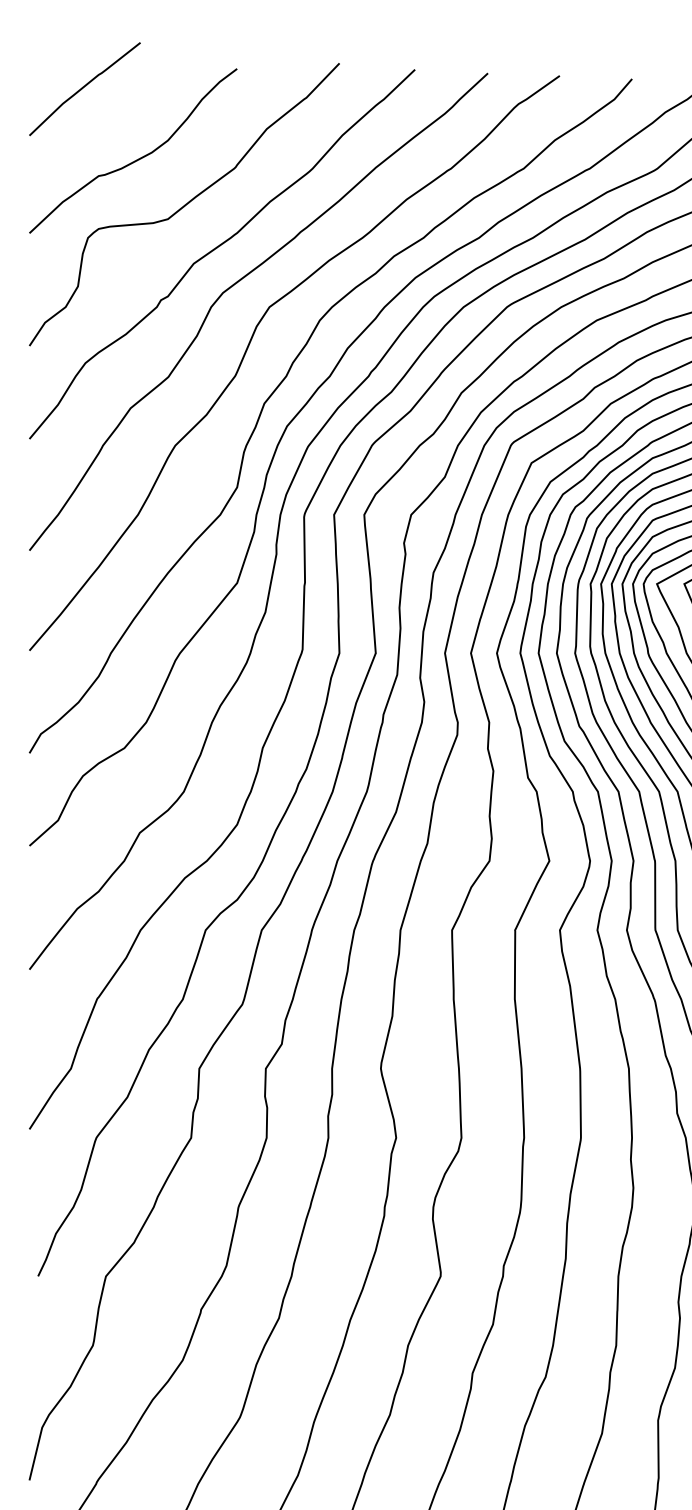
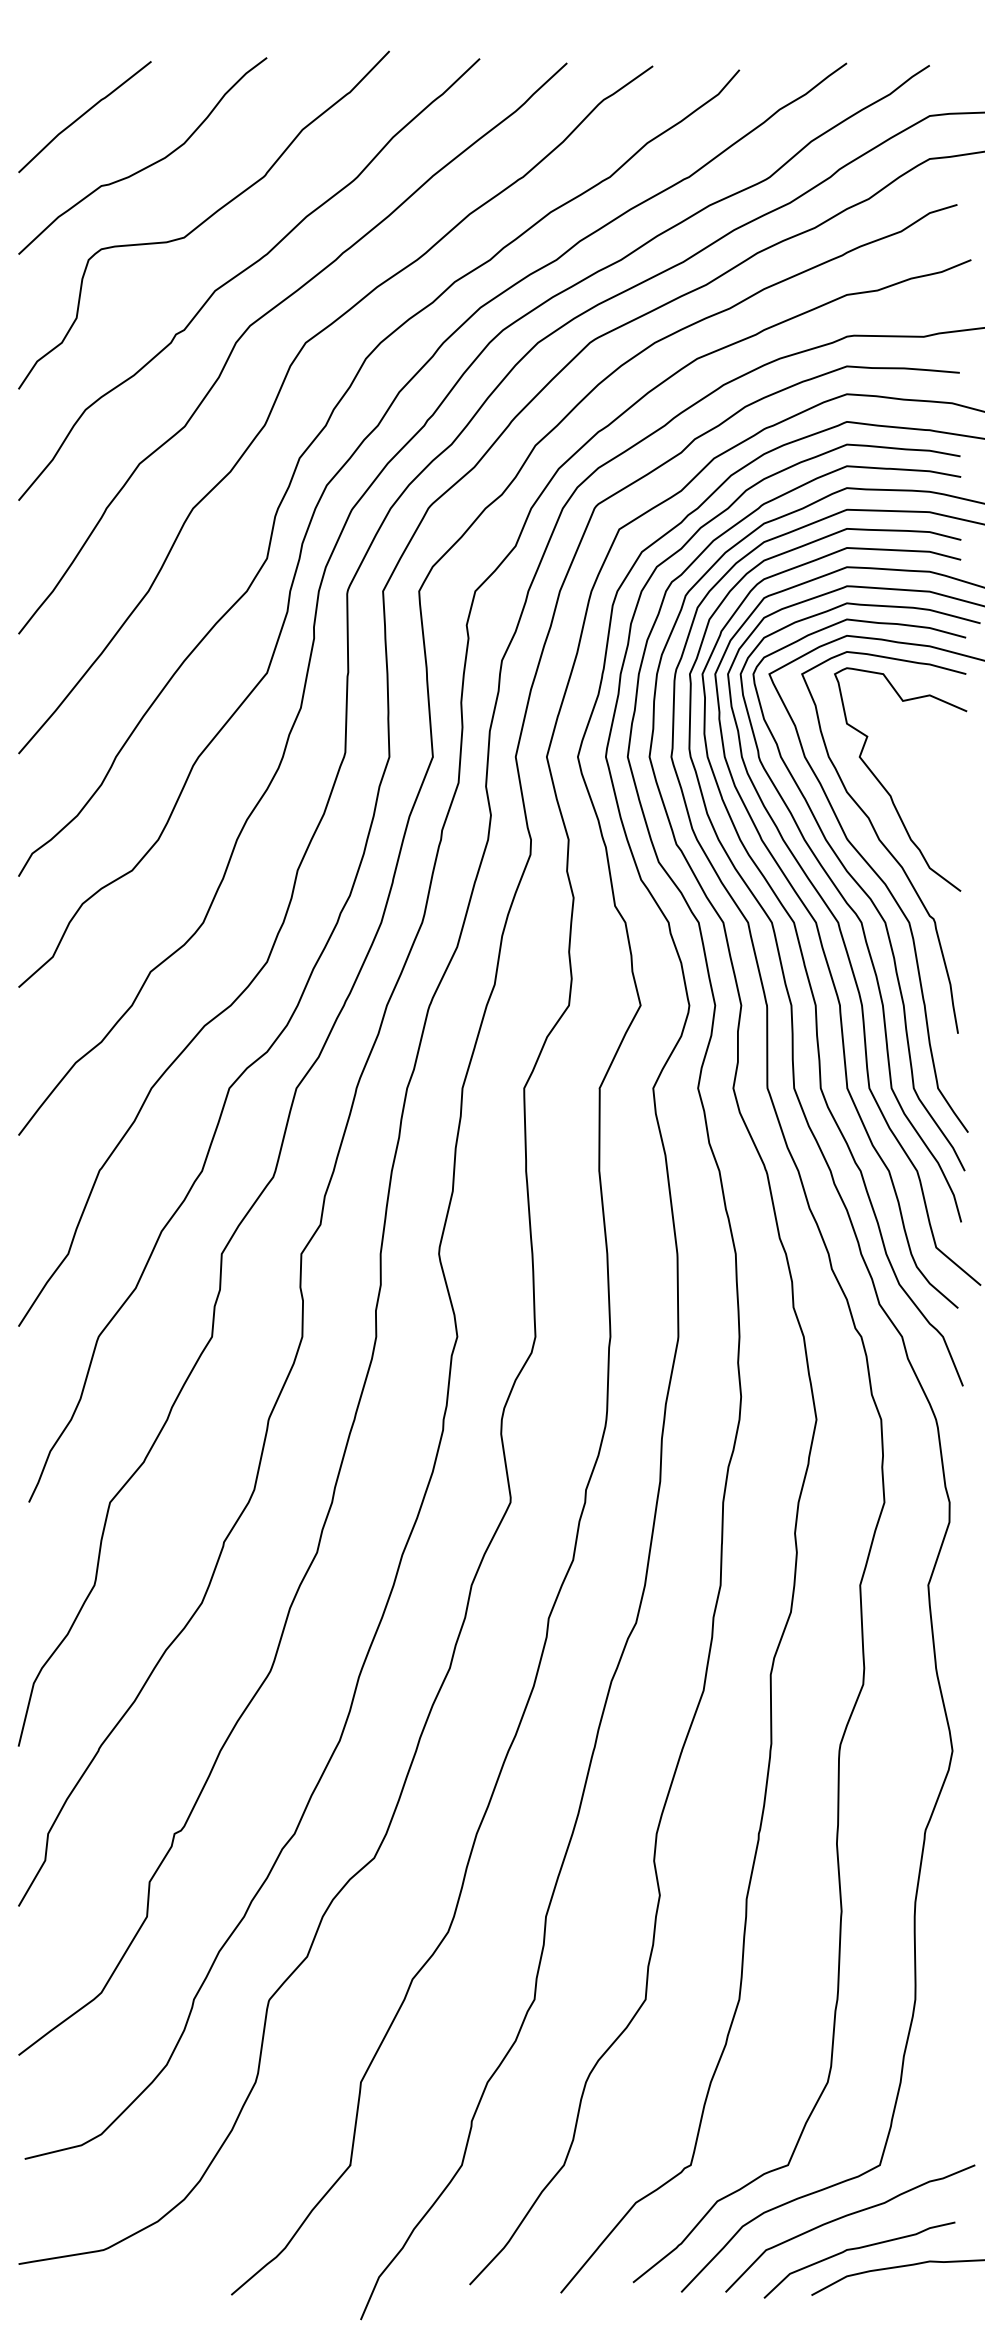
curve: (83, 87) -> (83, 115), moved

